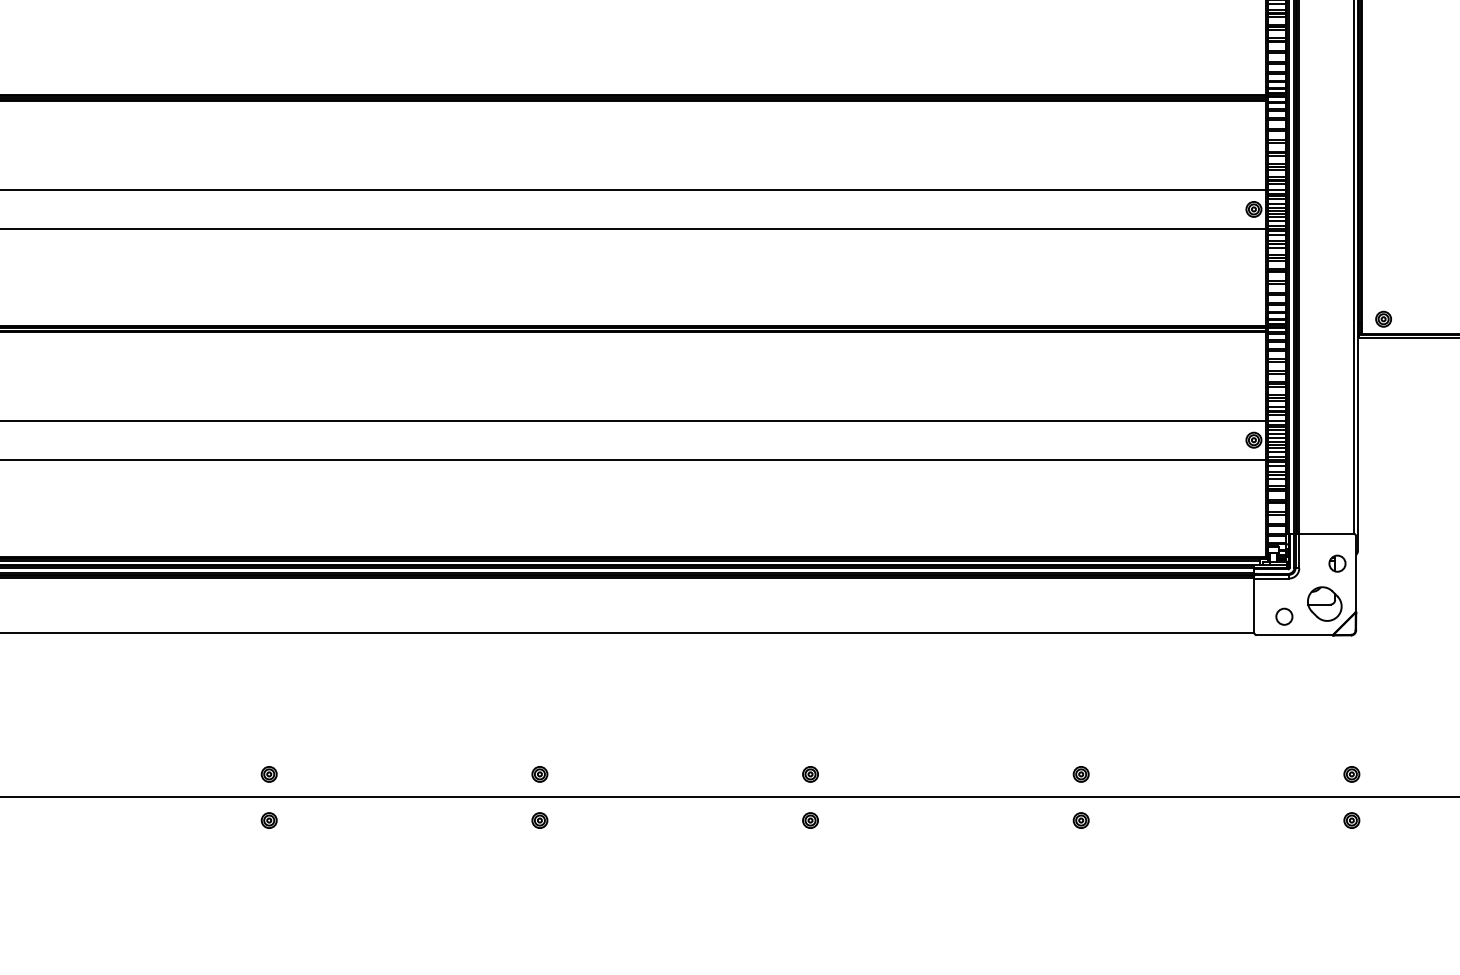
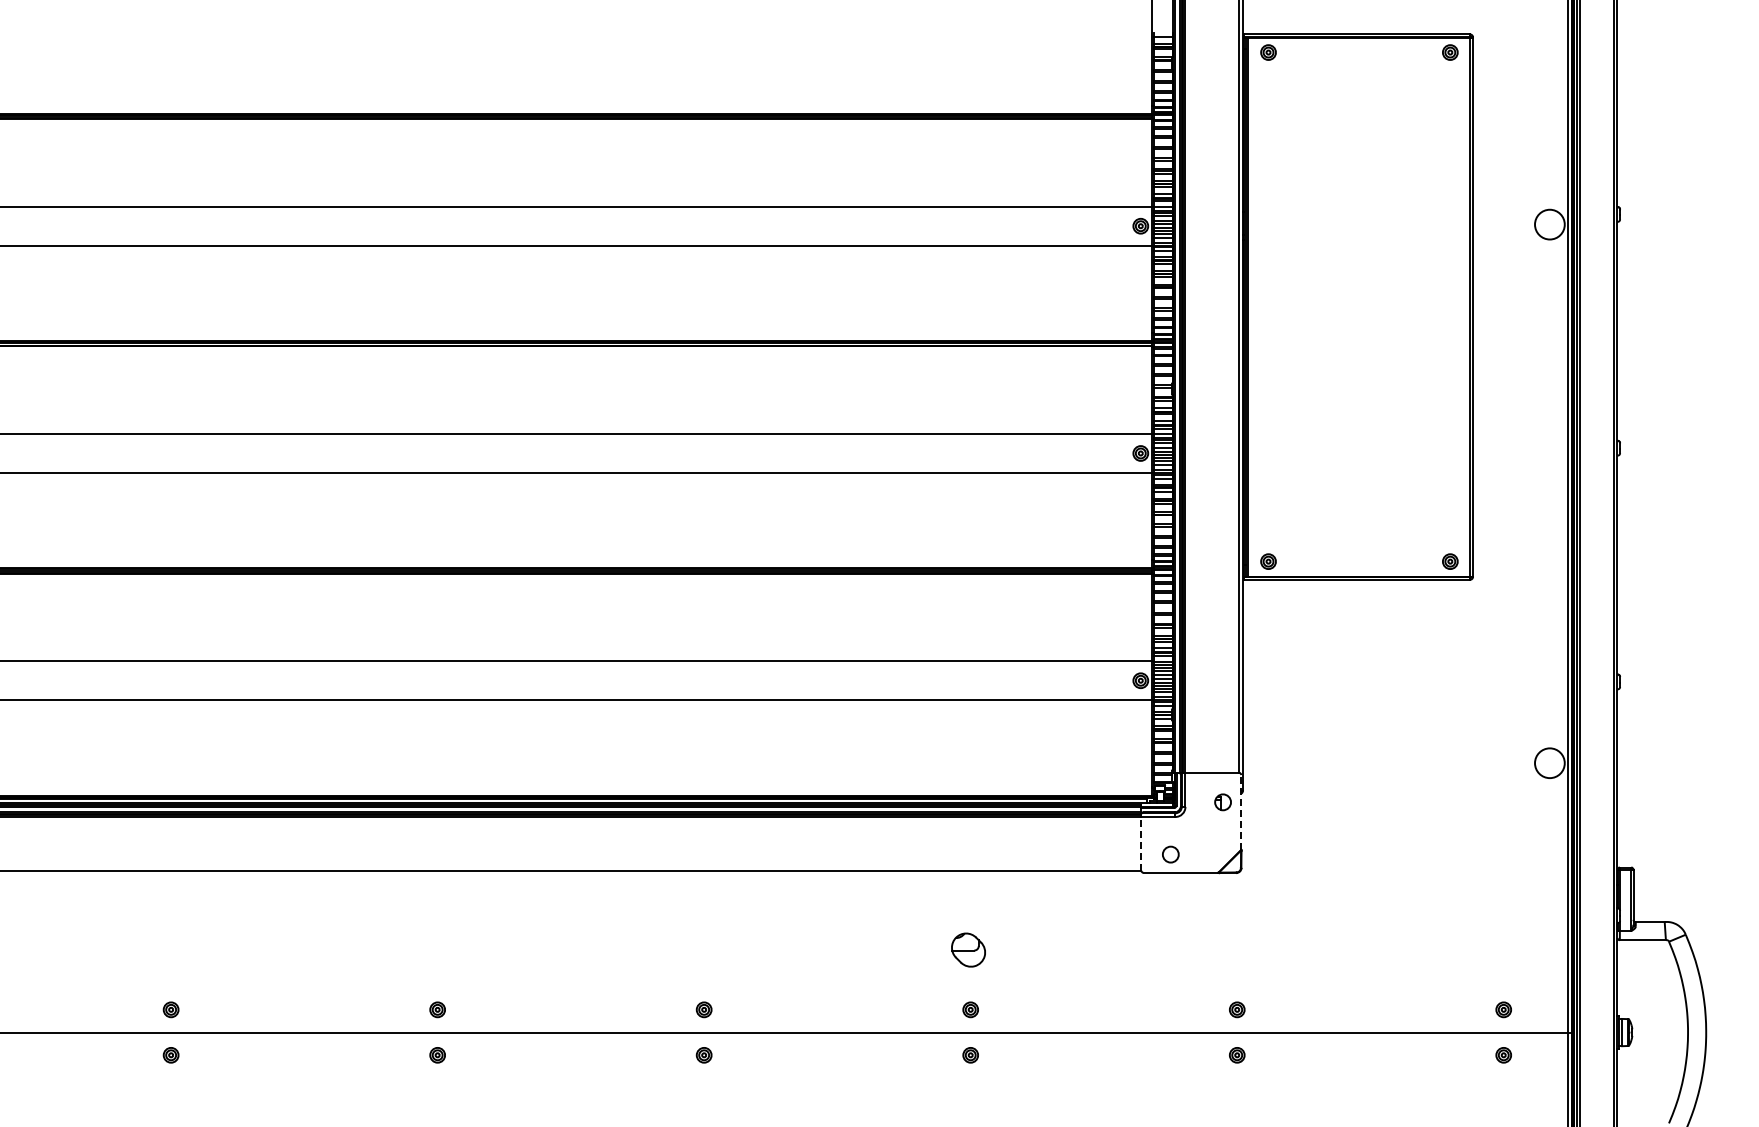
line: (1356, 572) -> (1241, 811), solid -> dashed
part: (1324, 603) -> (968, 949), moved
line: (1254, 605) -> (1141, 843), solid -> dashed

